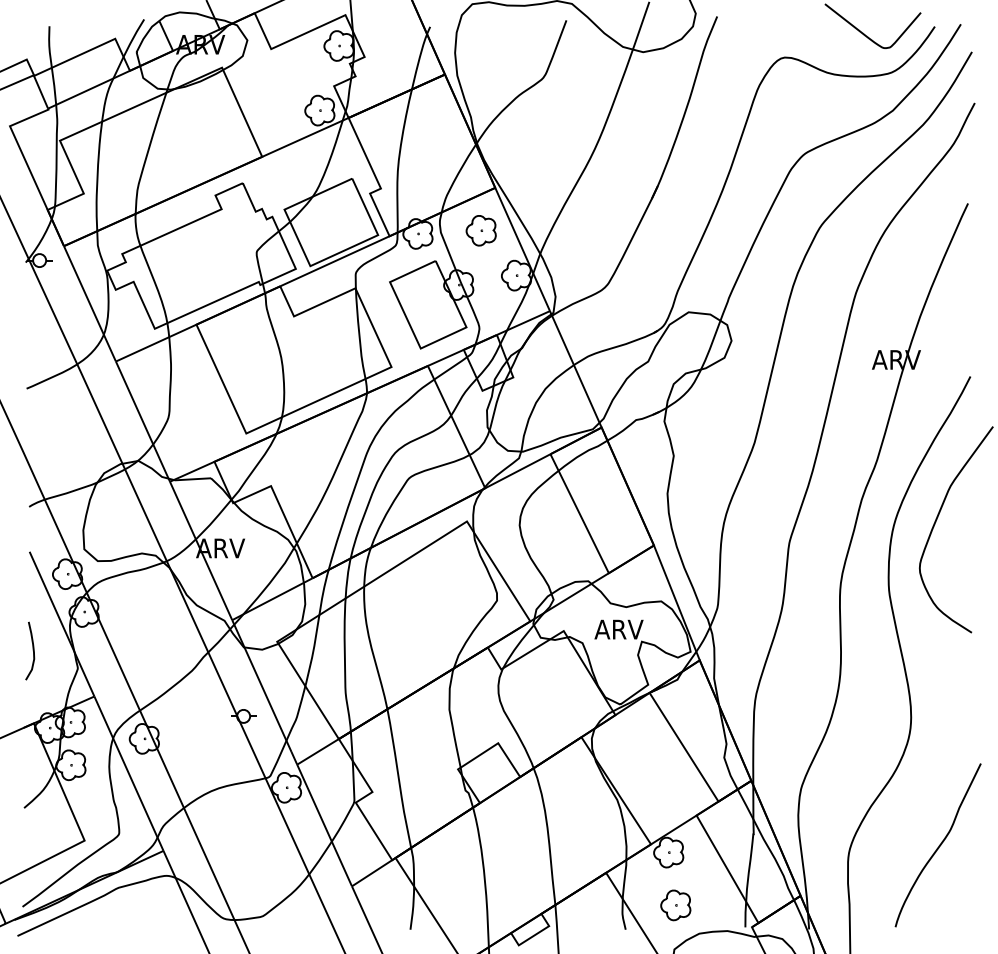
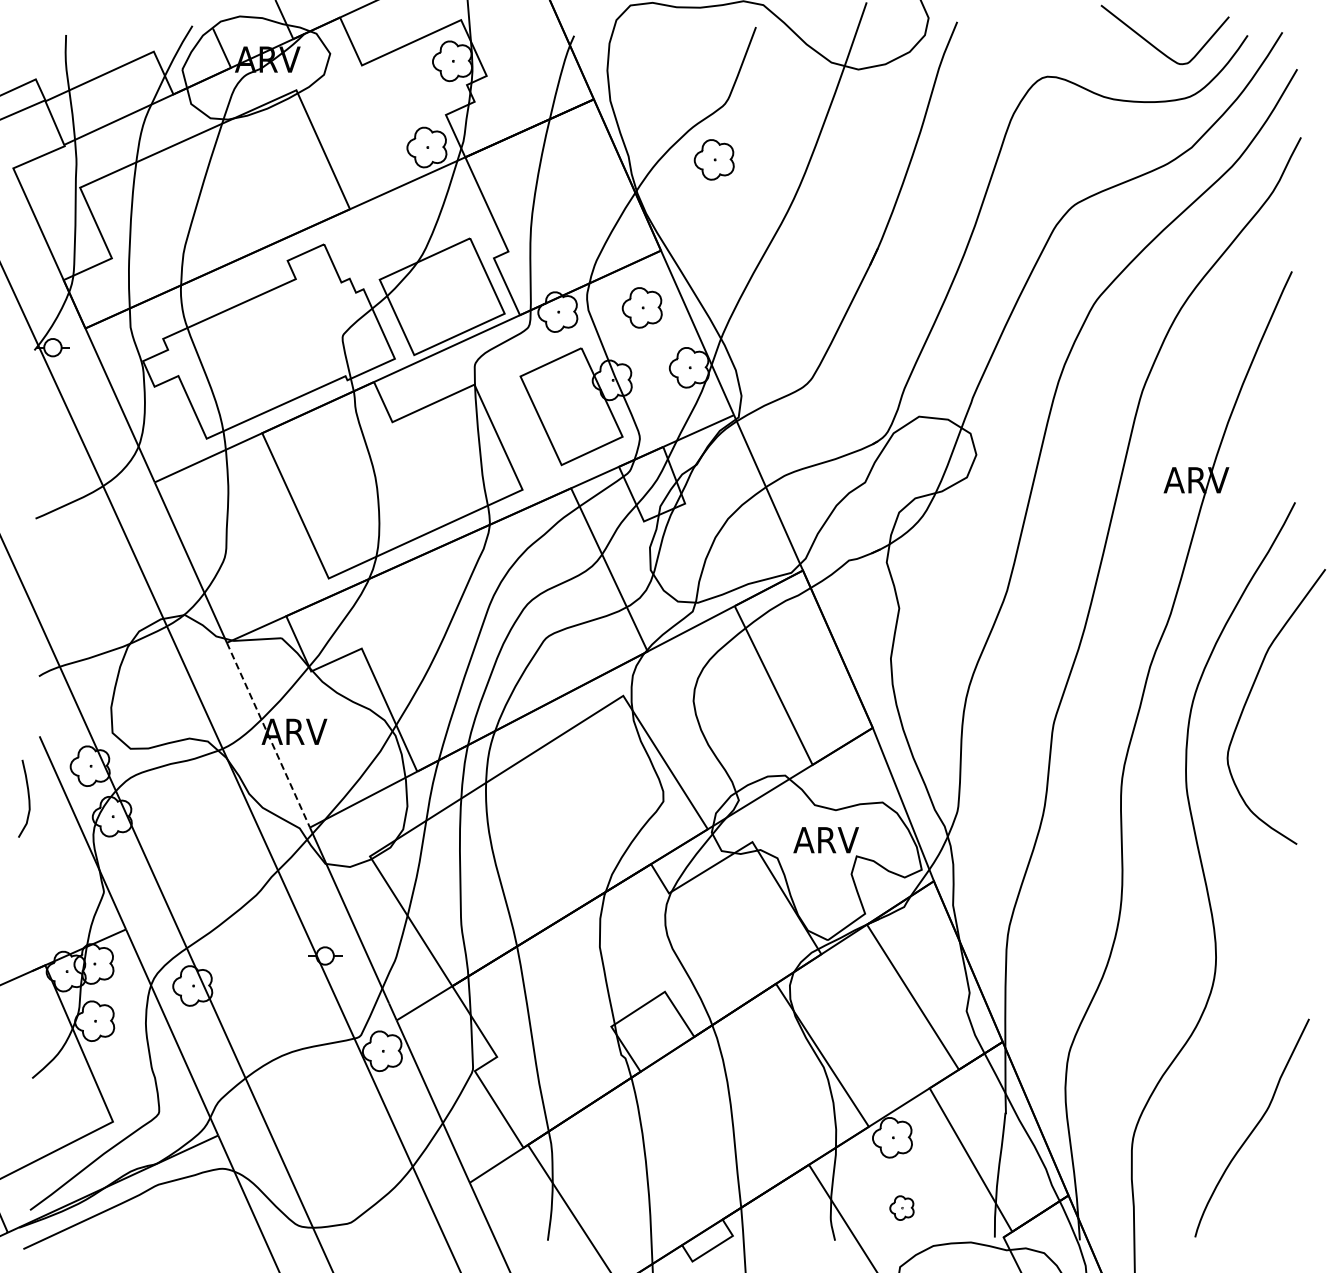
part: (534, 119) -> (713, 159), added
line: (201, 551) -> (268, 735), solid -> dashed
curve: (33, 650) -> (28, 798), moved
part: (675, 904) -> (901, 1207), size x0.6

